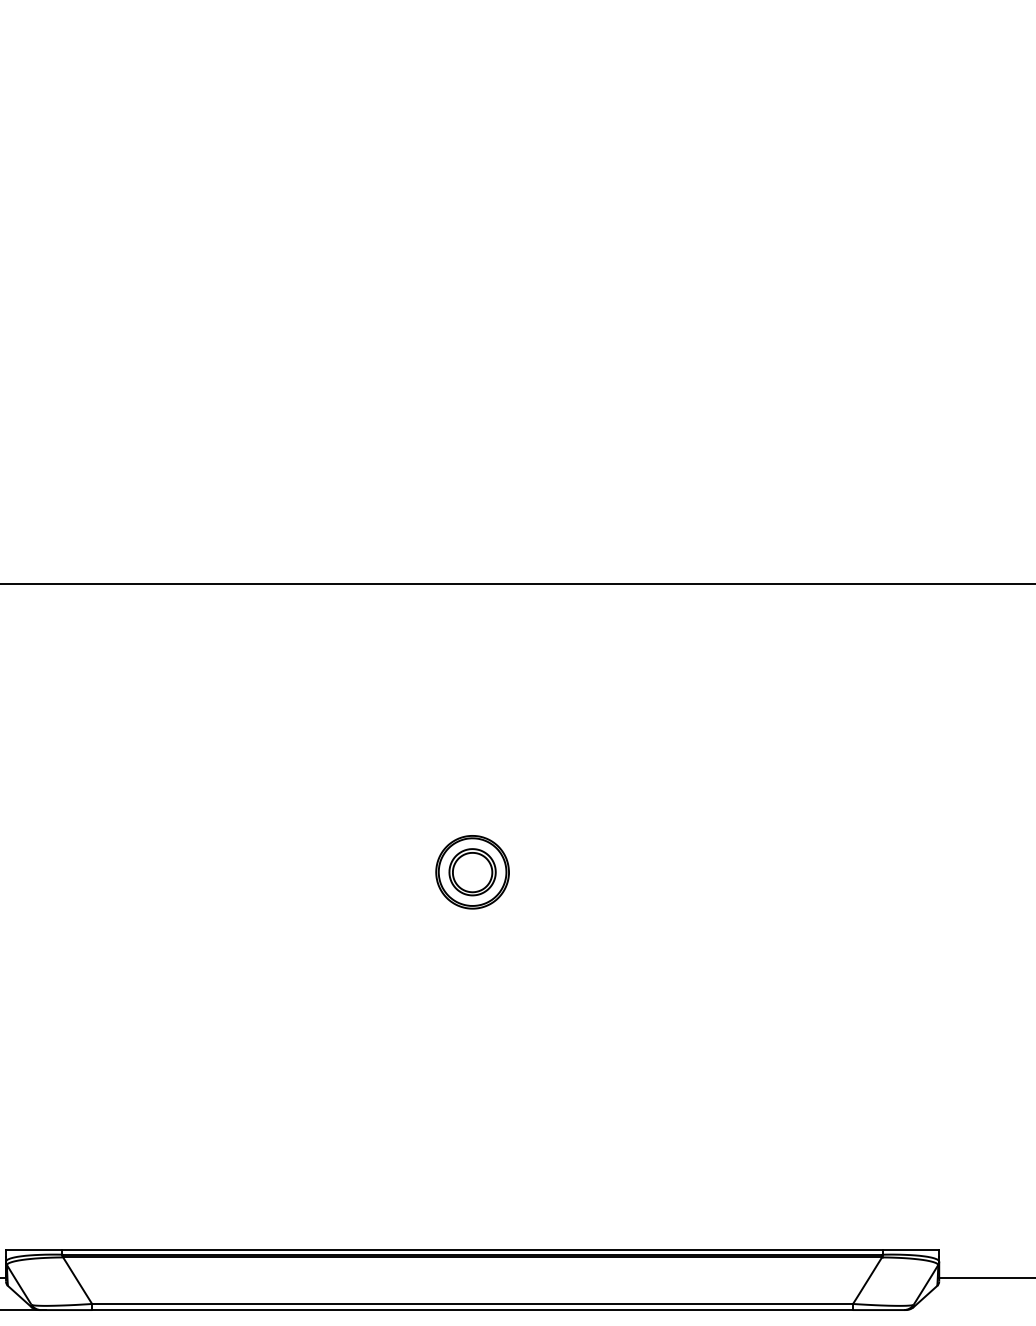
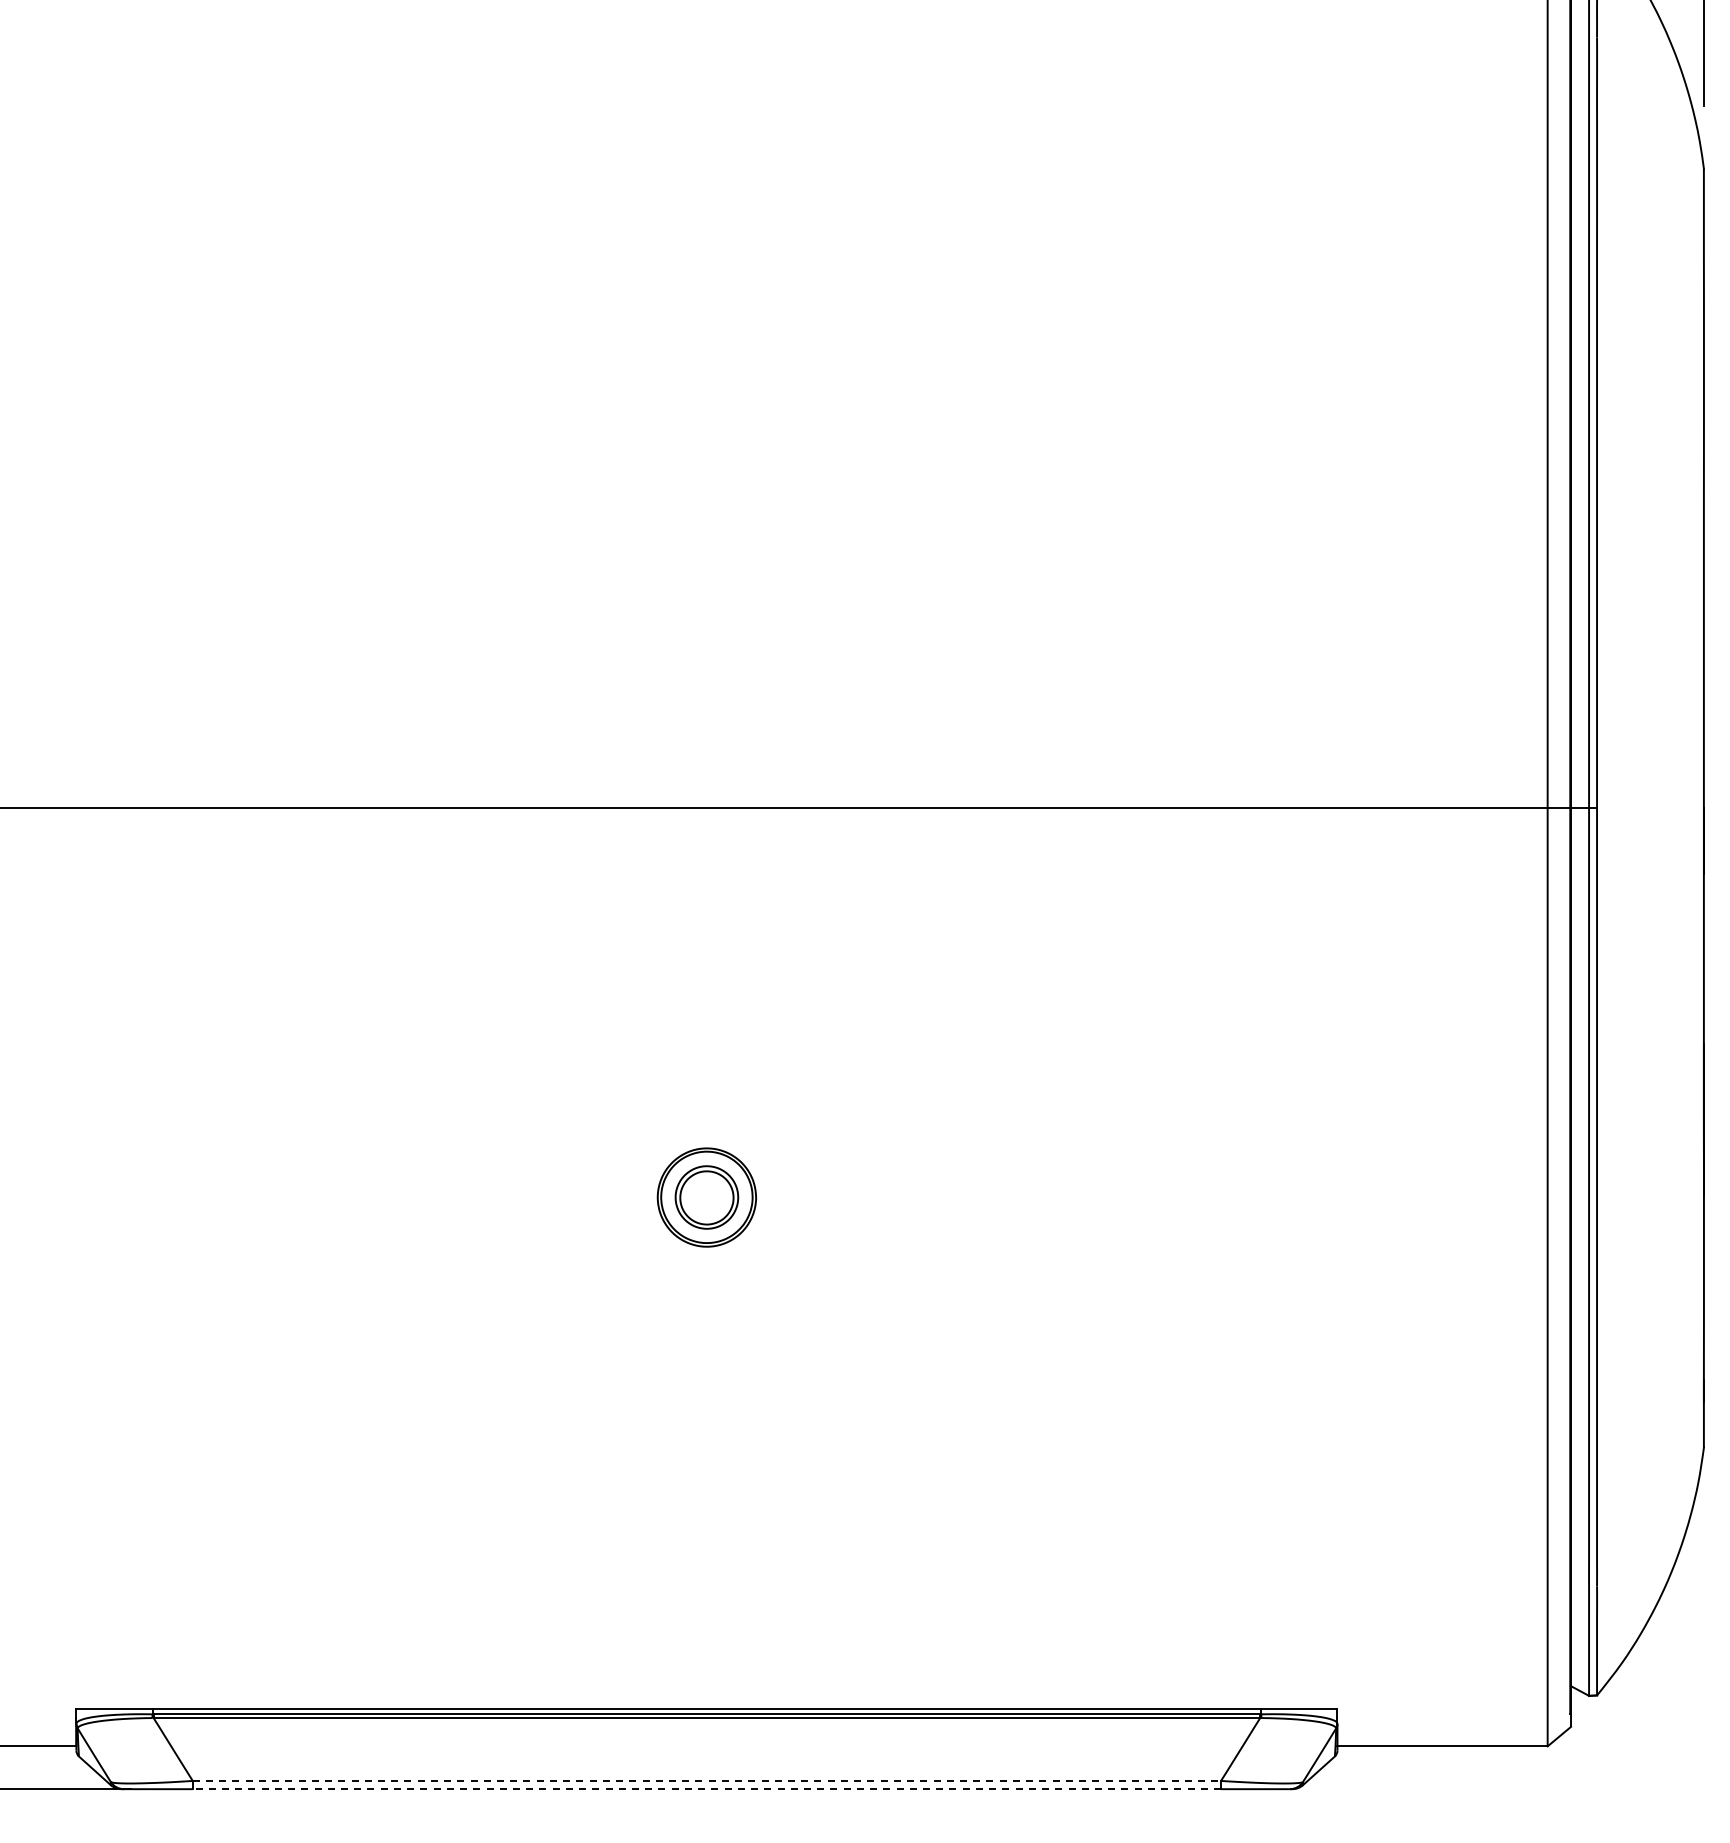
line: (473, 1303) -> (707, 1780), solid -> dashed
line: (472, 1310) -> (706, 1789), solid -> dashed

